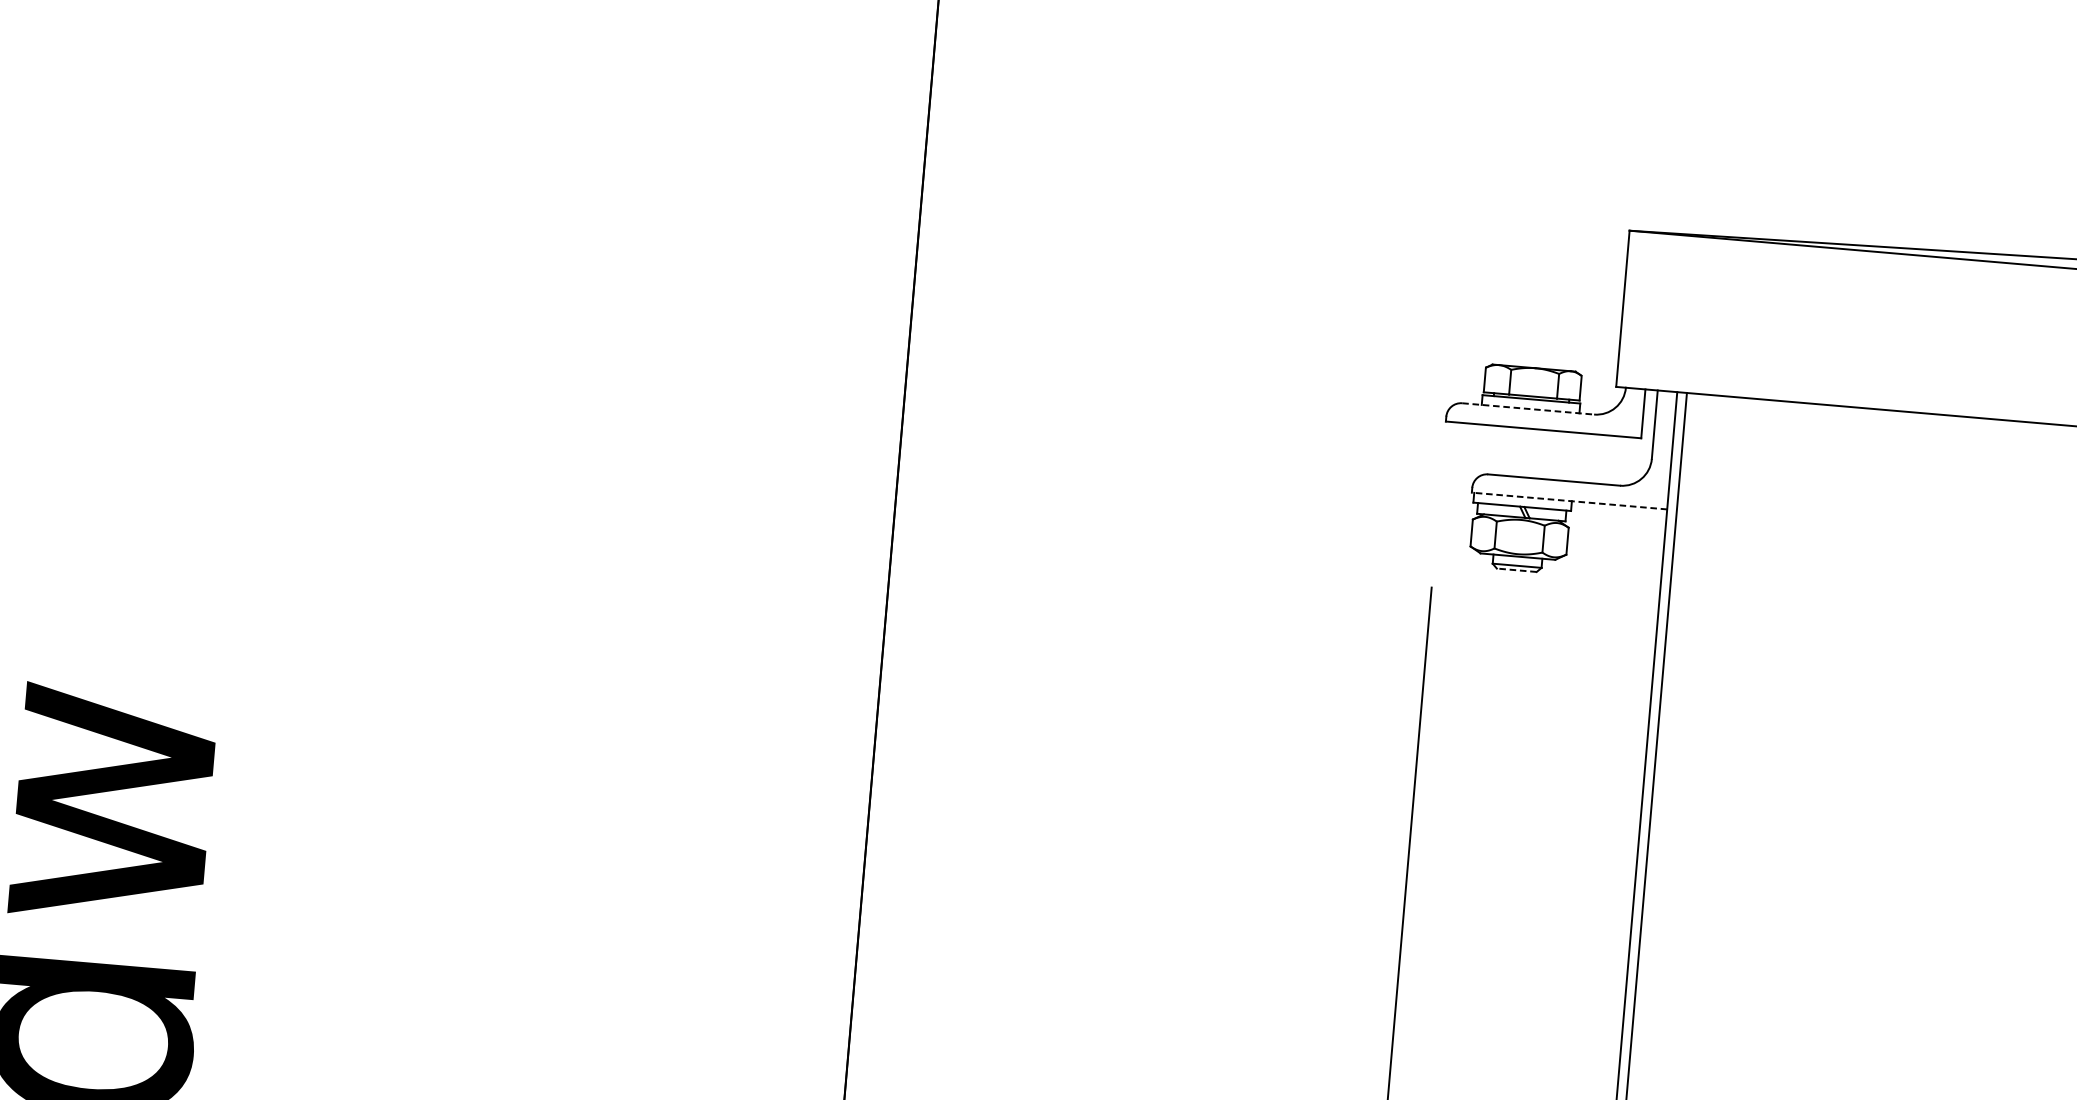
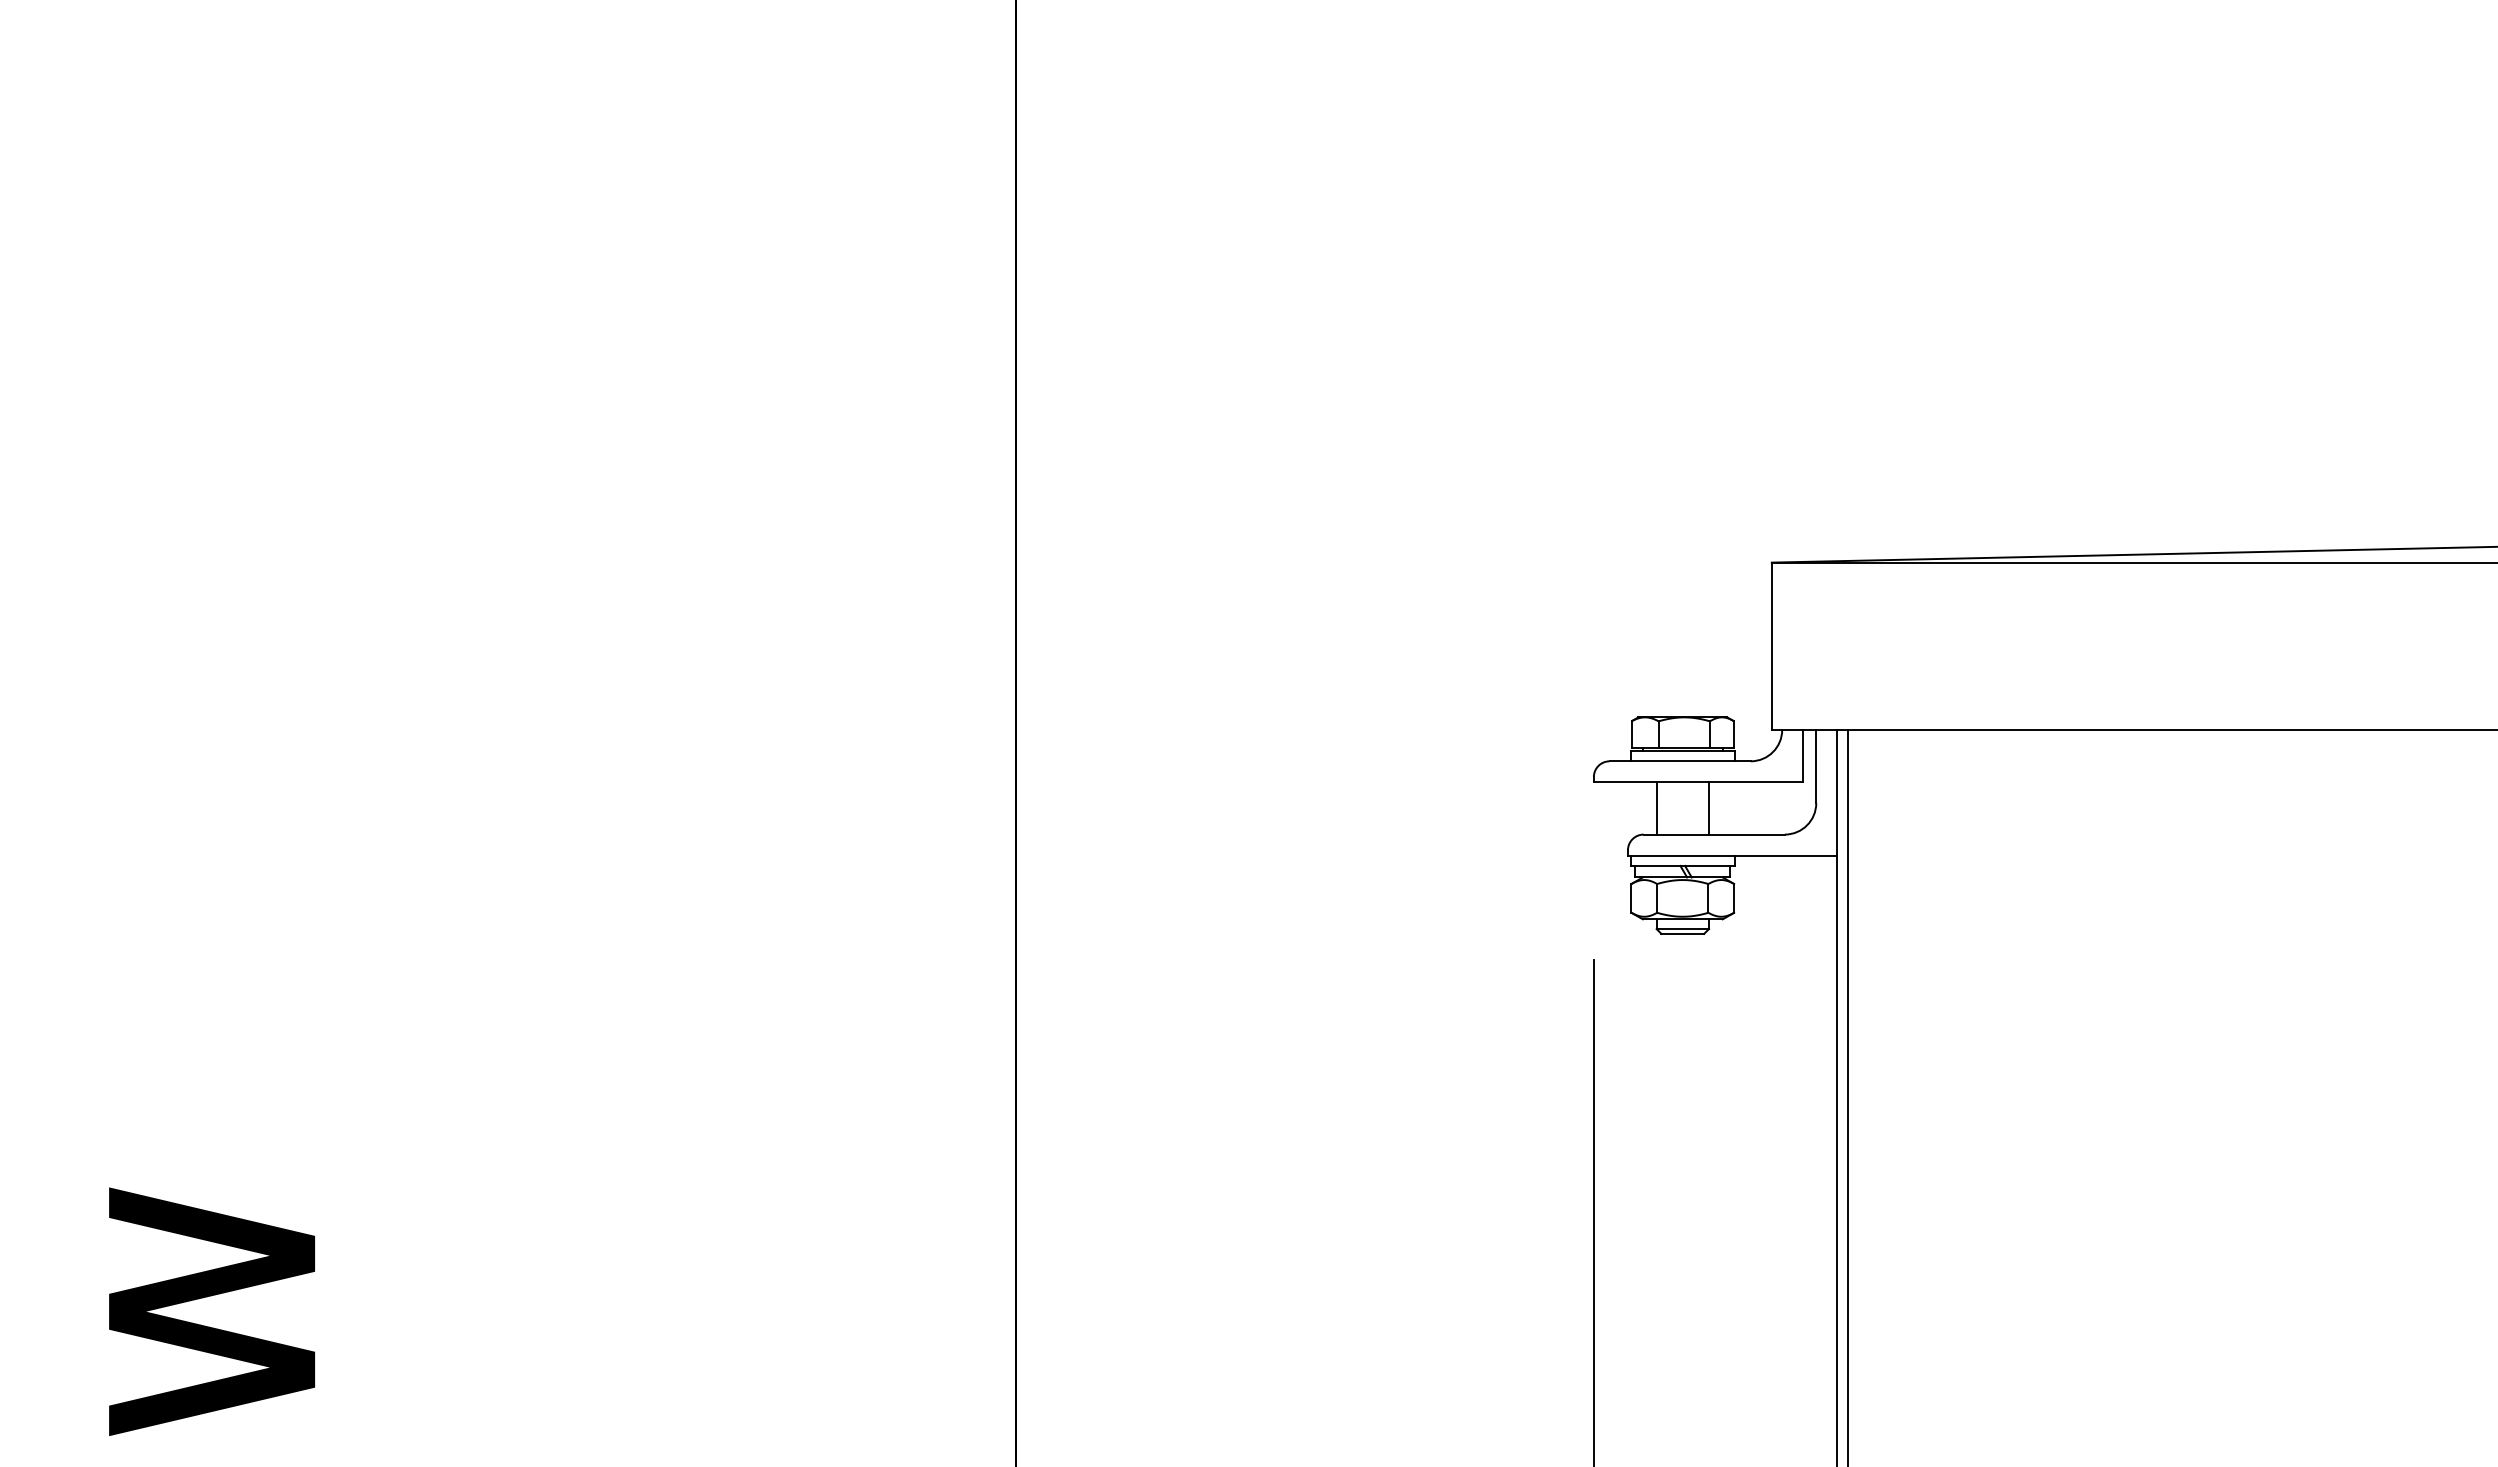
line: (1528, 409) -> (1680, 761), dashed -> solid
line: (1502, 451) -> (1656, 808), added
line: (1550, 455) -> (1708, 808), added
line: (1569, 501) -> (1732, 855), dashed -> solid
line: (1516, 569) -> (1682, 933), dashed -> solid

